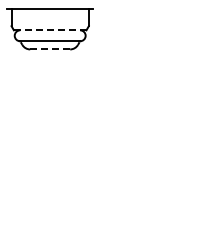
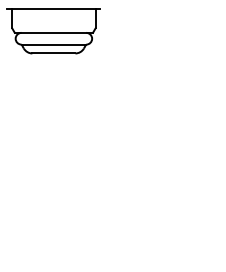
line: (50, 30) -> (54, 33), dashed -> solid
line: (50, 49) -> (54, 53), dashed -> solid

